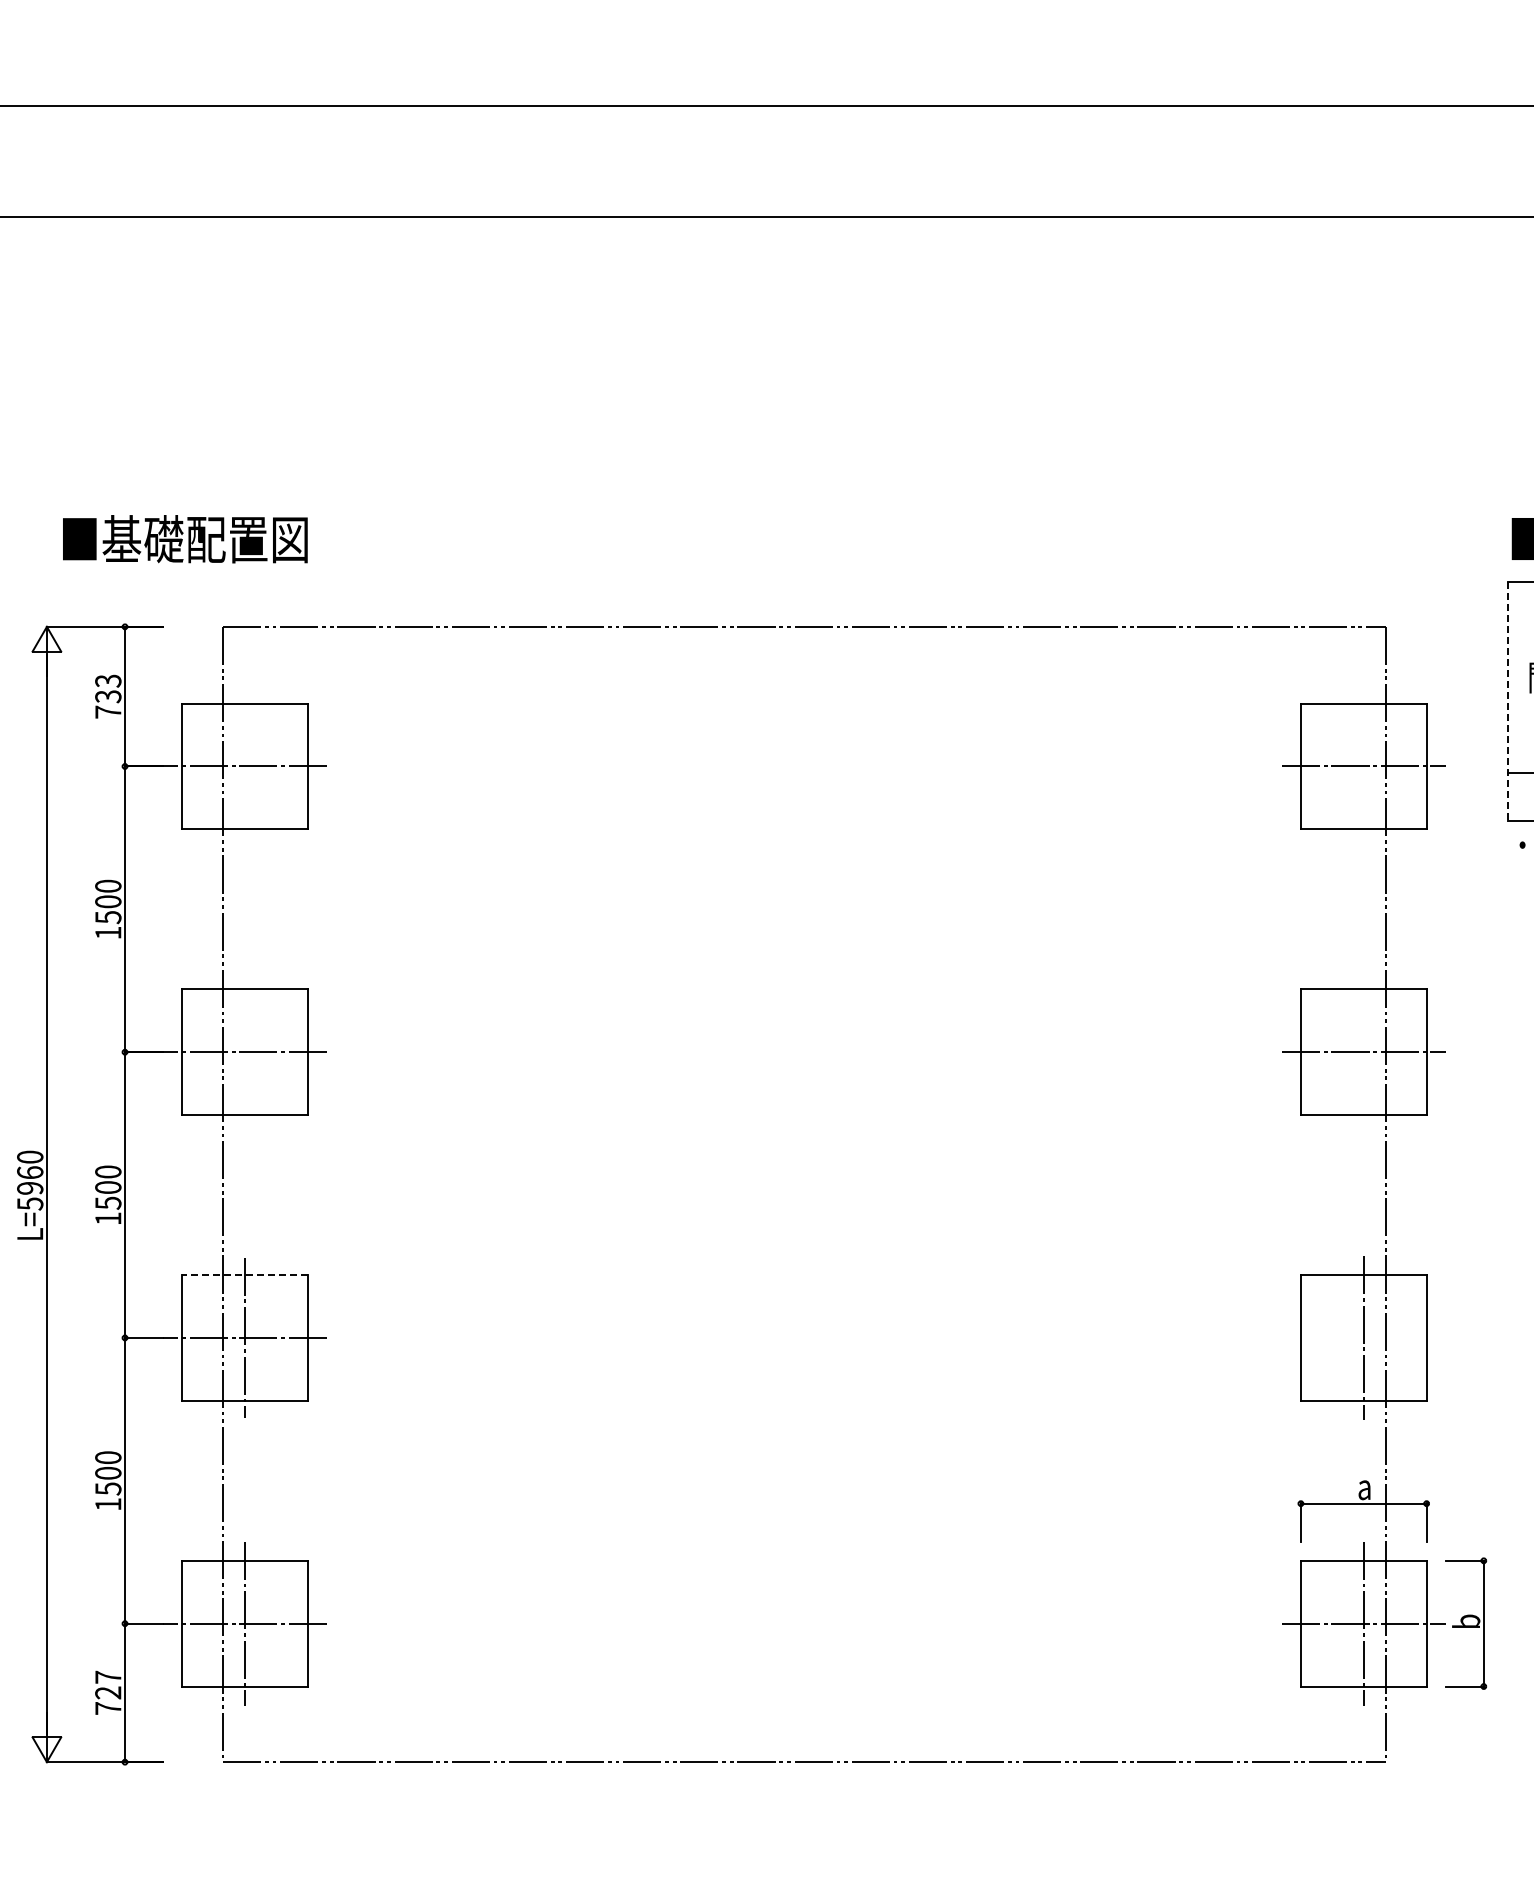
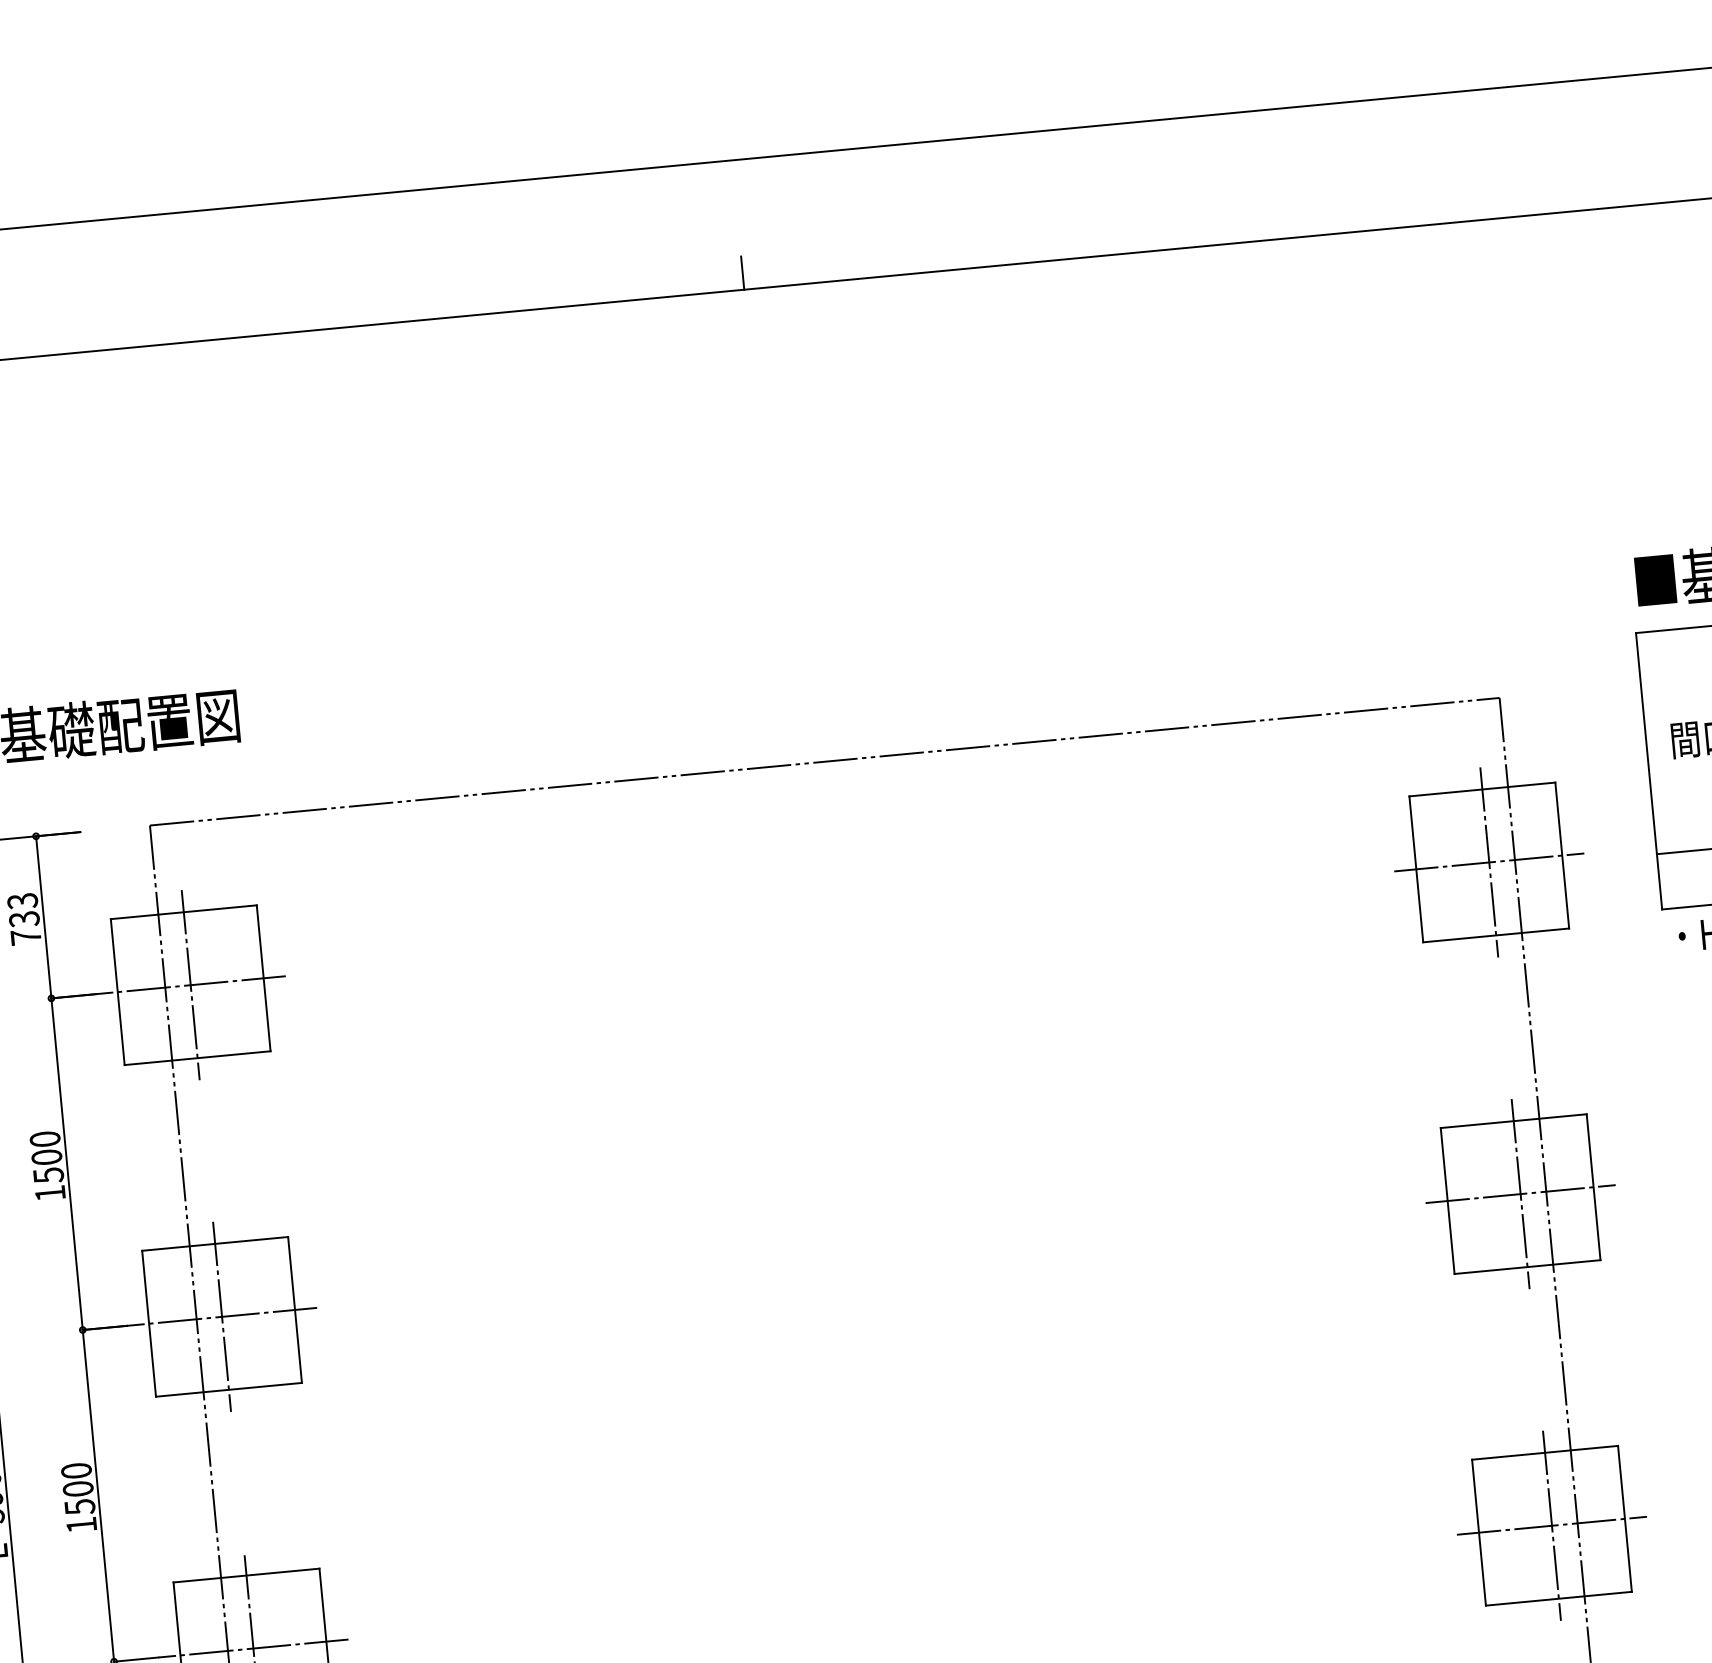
line: (773, 202) -> (742, 272), added
line: (1507, 702) -> (1649, 772), dashed -> solid
line: (245, 766) -> (191, 985), added
line: (1363, 766) -> (1488, 862), added
line: (245, 1052) -> (222, 1317), added
line: (1363, 1052) -> (1520, 1194), added
line: (245, 1275) -> (247, 1575), dashed -> solid
line: (1363, 1337) -> (1551, 1525), added

